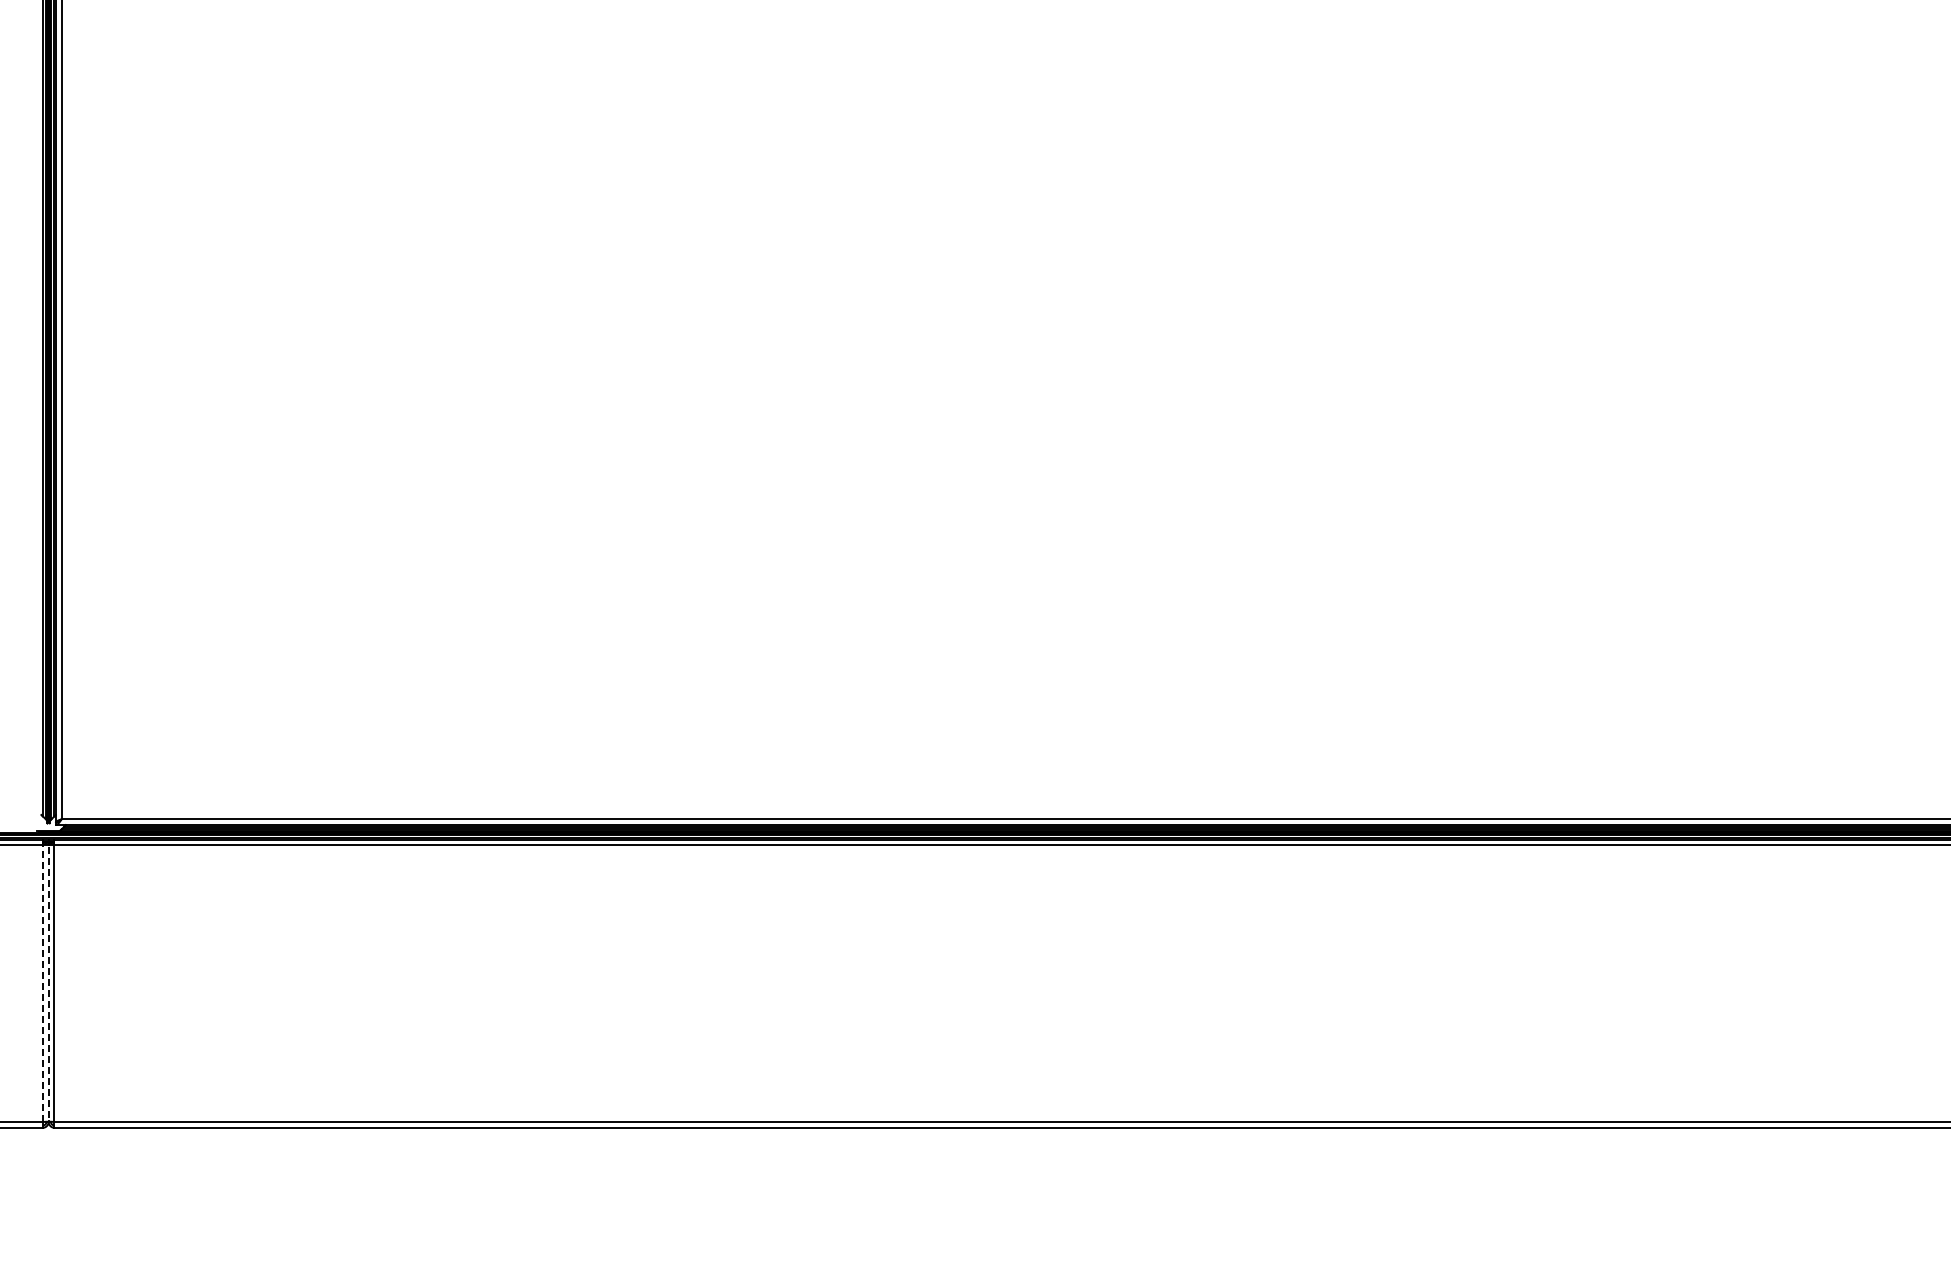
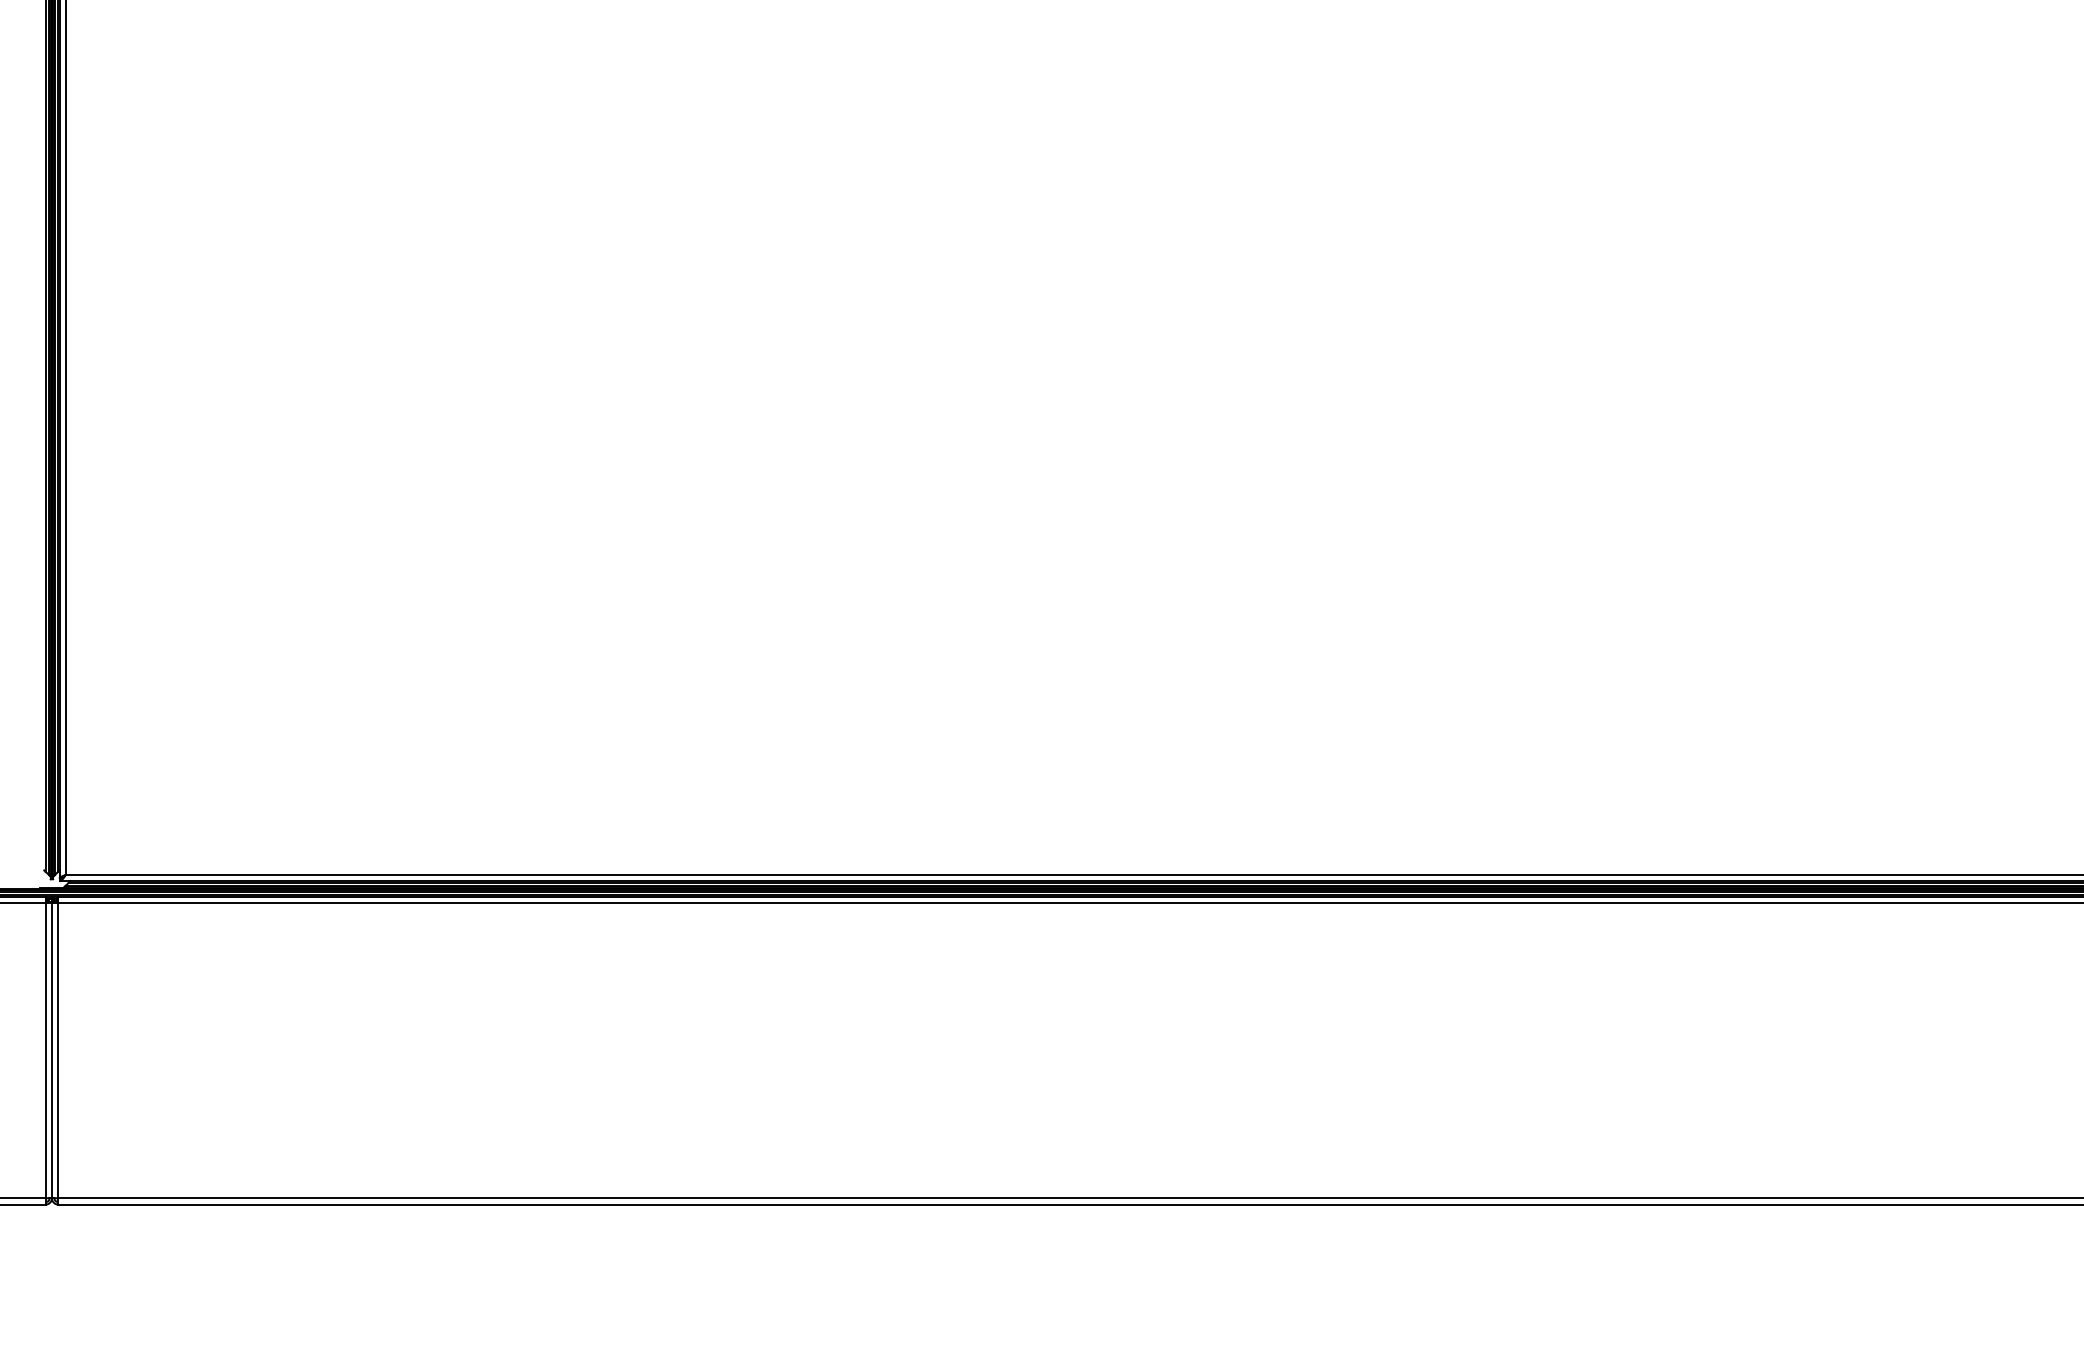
line: (42, 983) -> (45, 1050), dashed -> solid
line: (48, 984) -> (51, 1051), dashed -> solid

